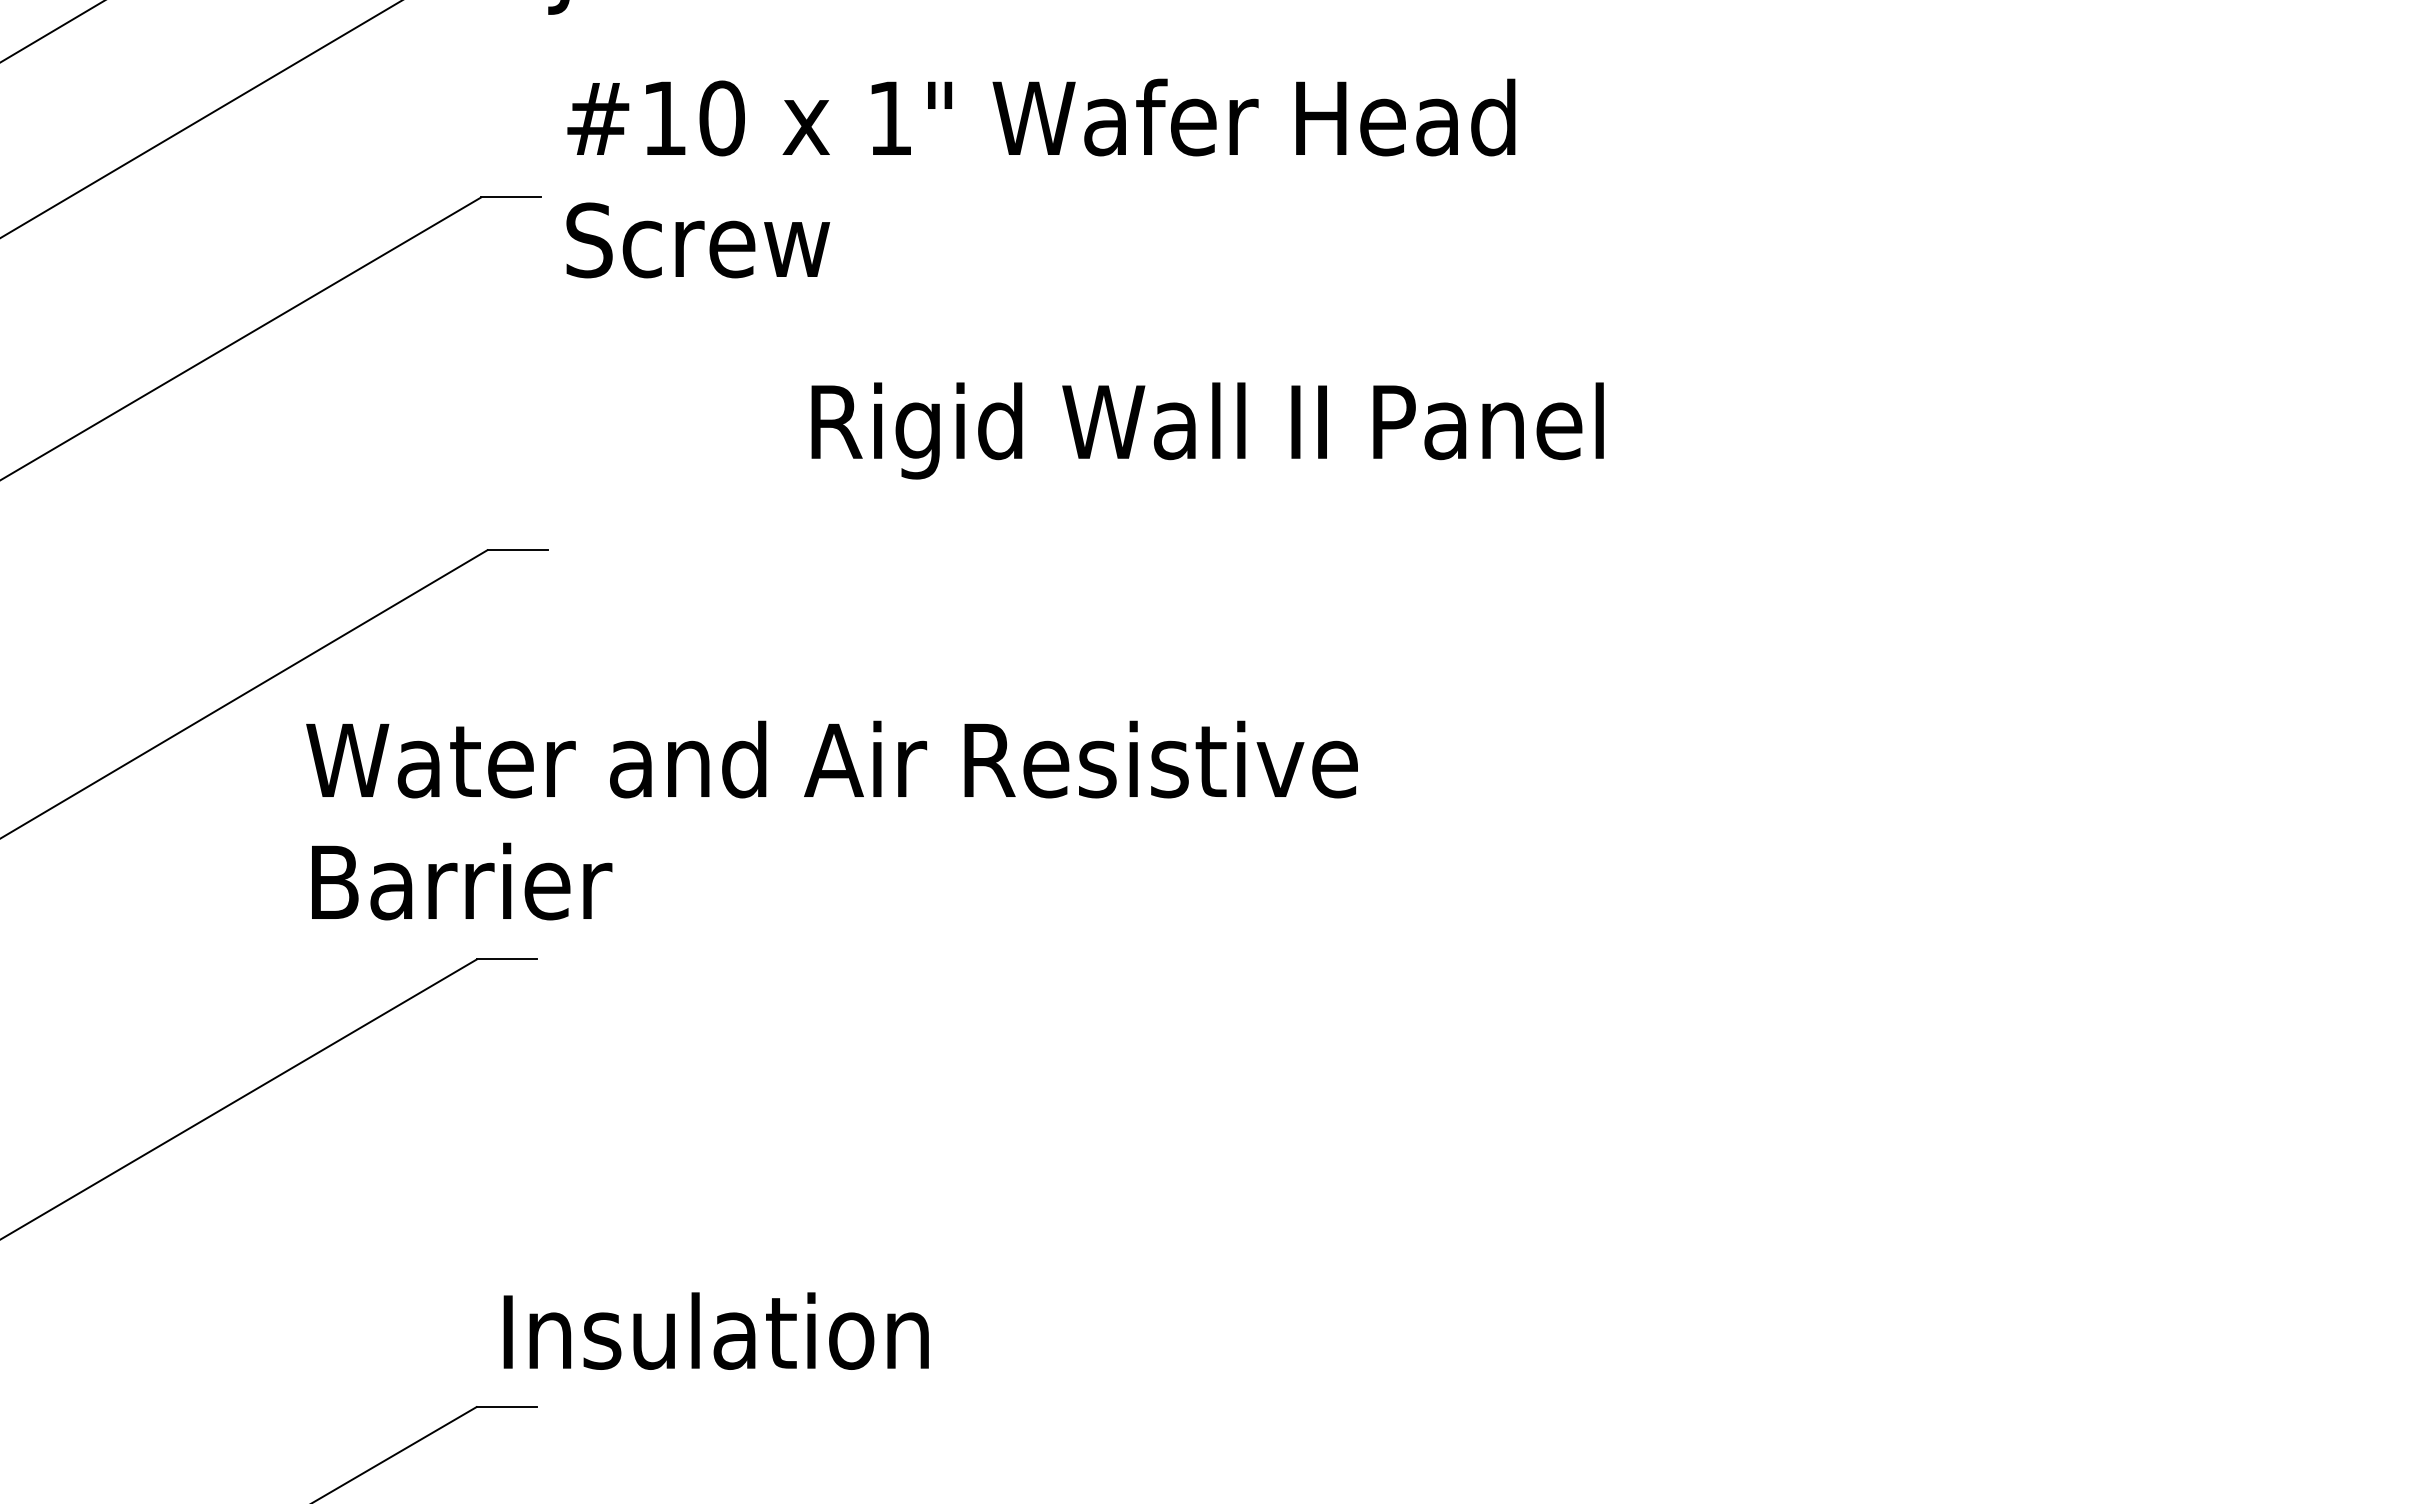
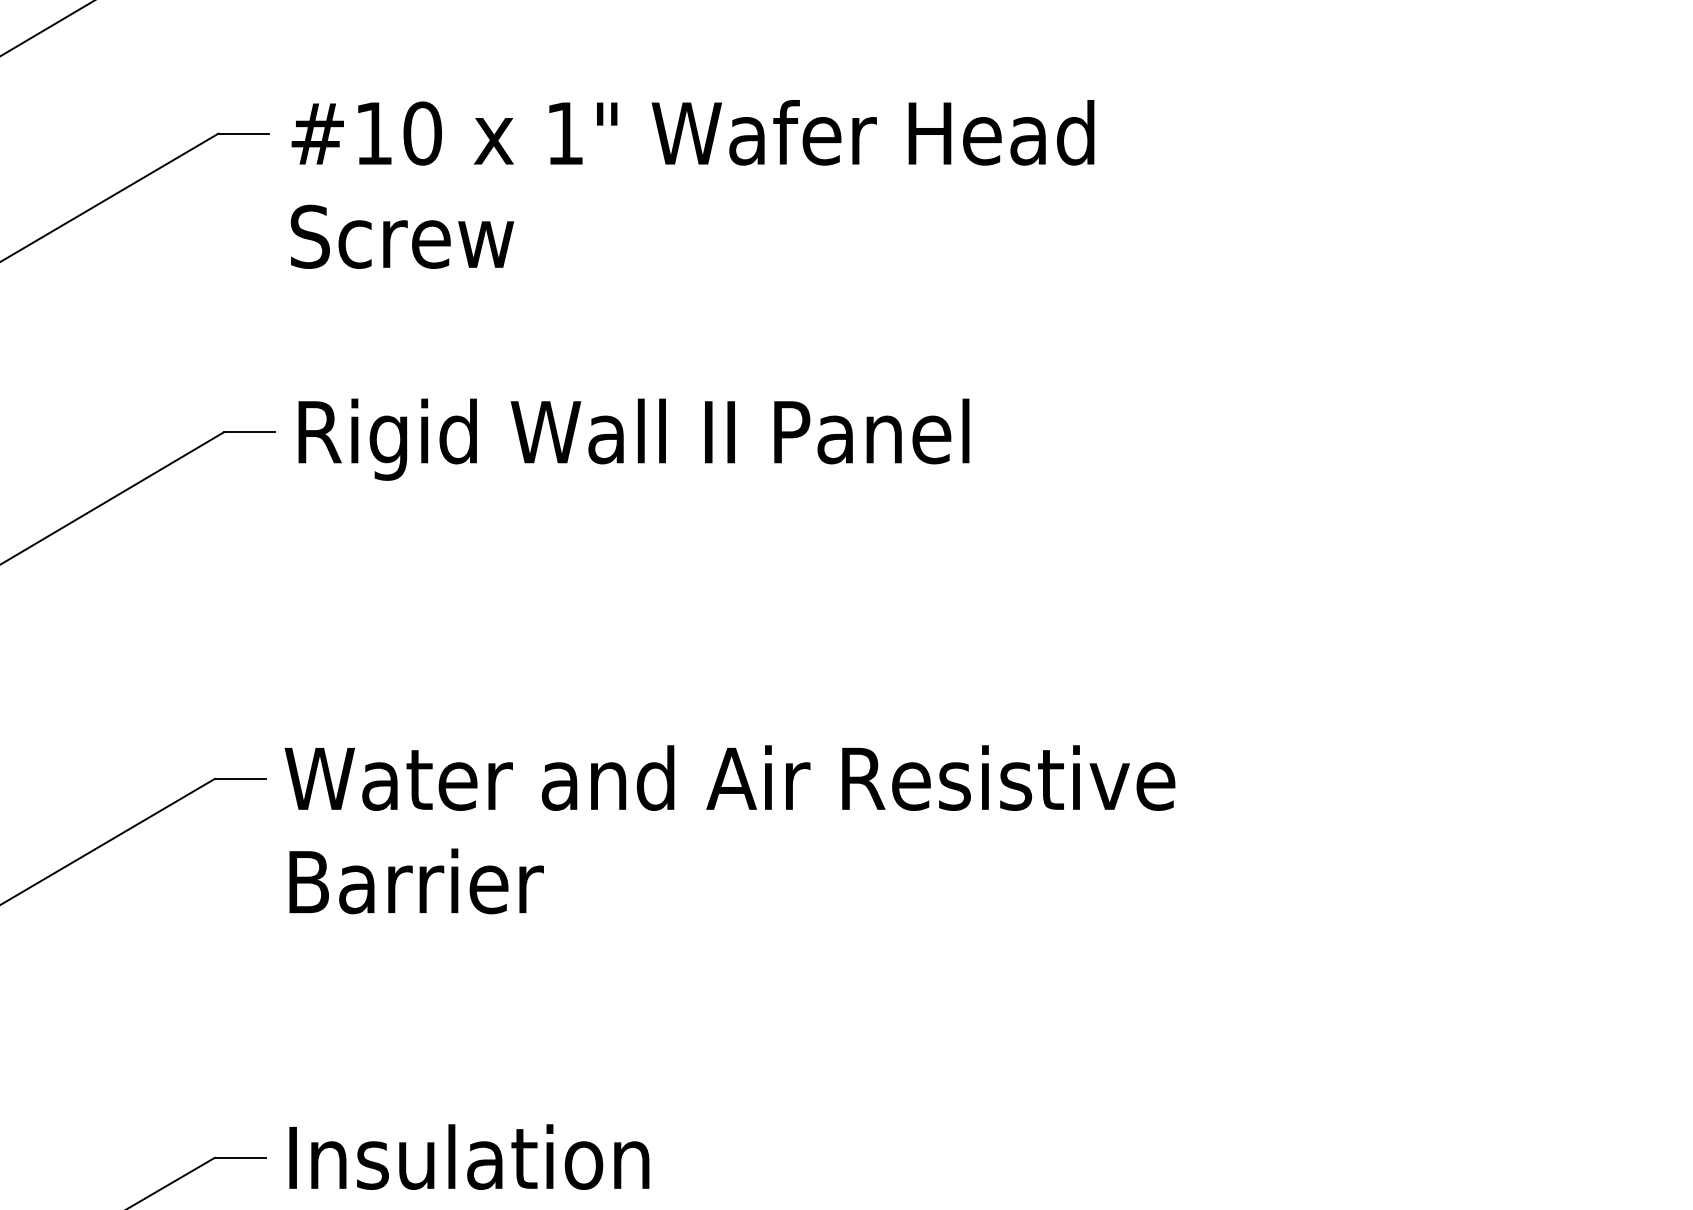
text: (1040, 178) -> (692, 184), moved
text: (1207, 430) -> (633, 439), moved
text: (831, 820) -> (729, 829), moved
text: (715, 1330) -> (468, 1156), moved

